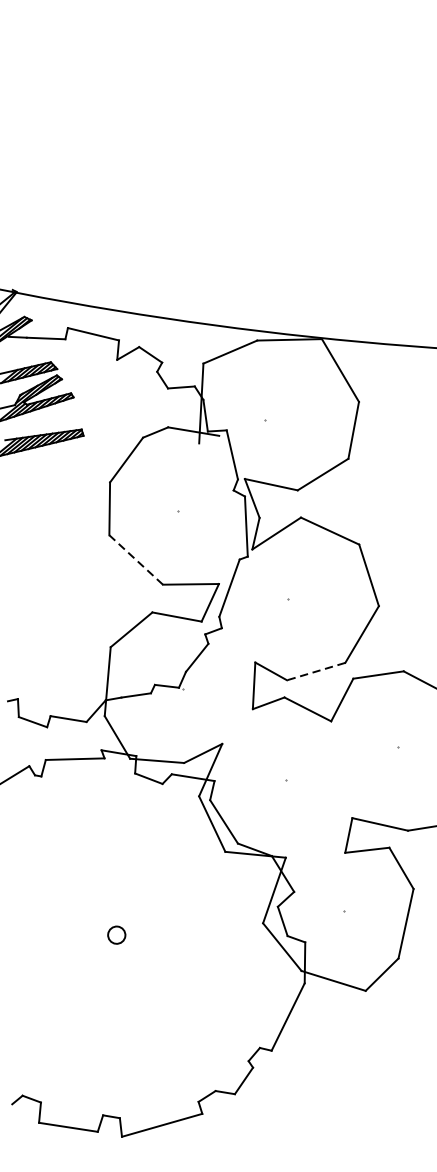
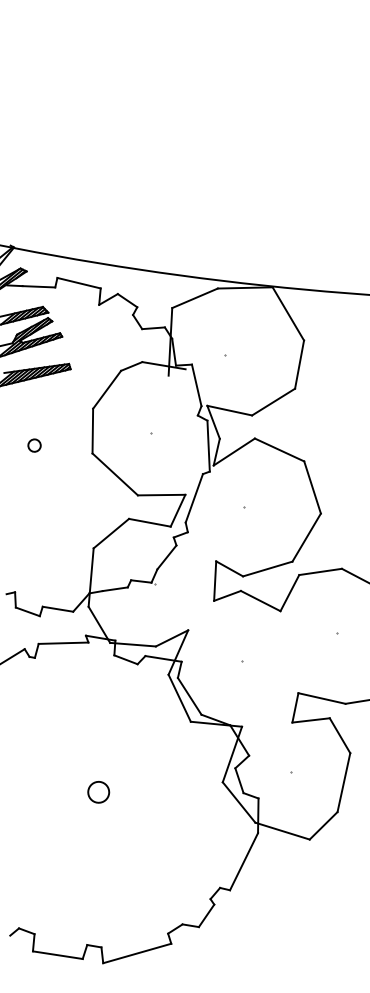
part: (40, 525) -> (34, 445), added
line: (136, 560) -> (115, 474), dashed -> solid
line: (315, 672) -> (267, 569), dashed -> solid
part: (116, 935) -> (98, 792), size x1.43

